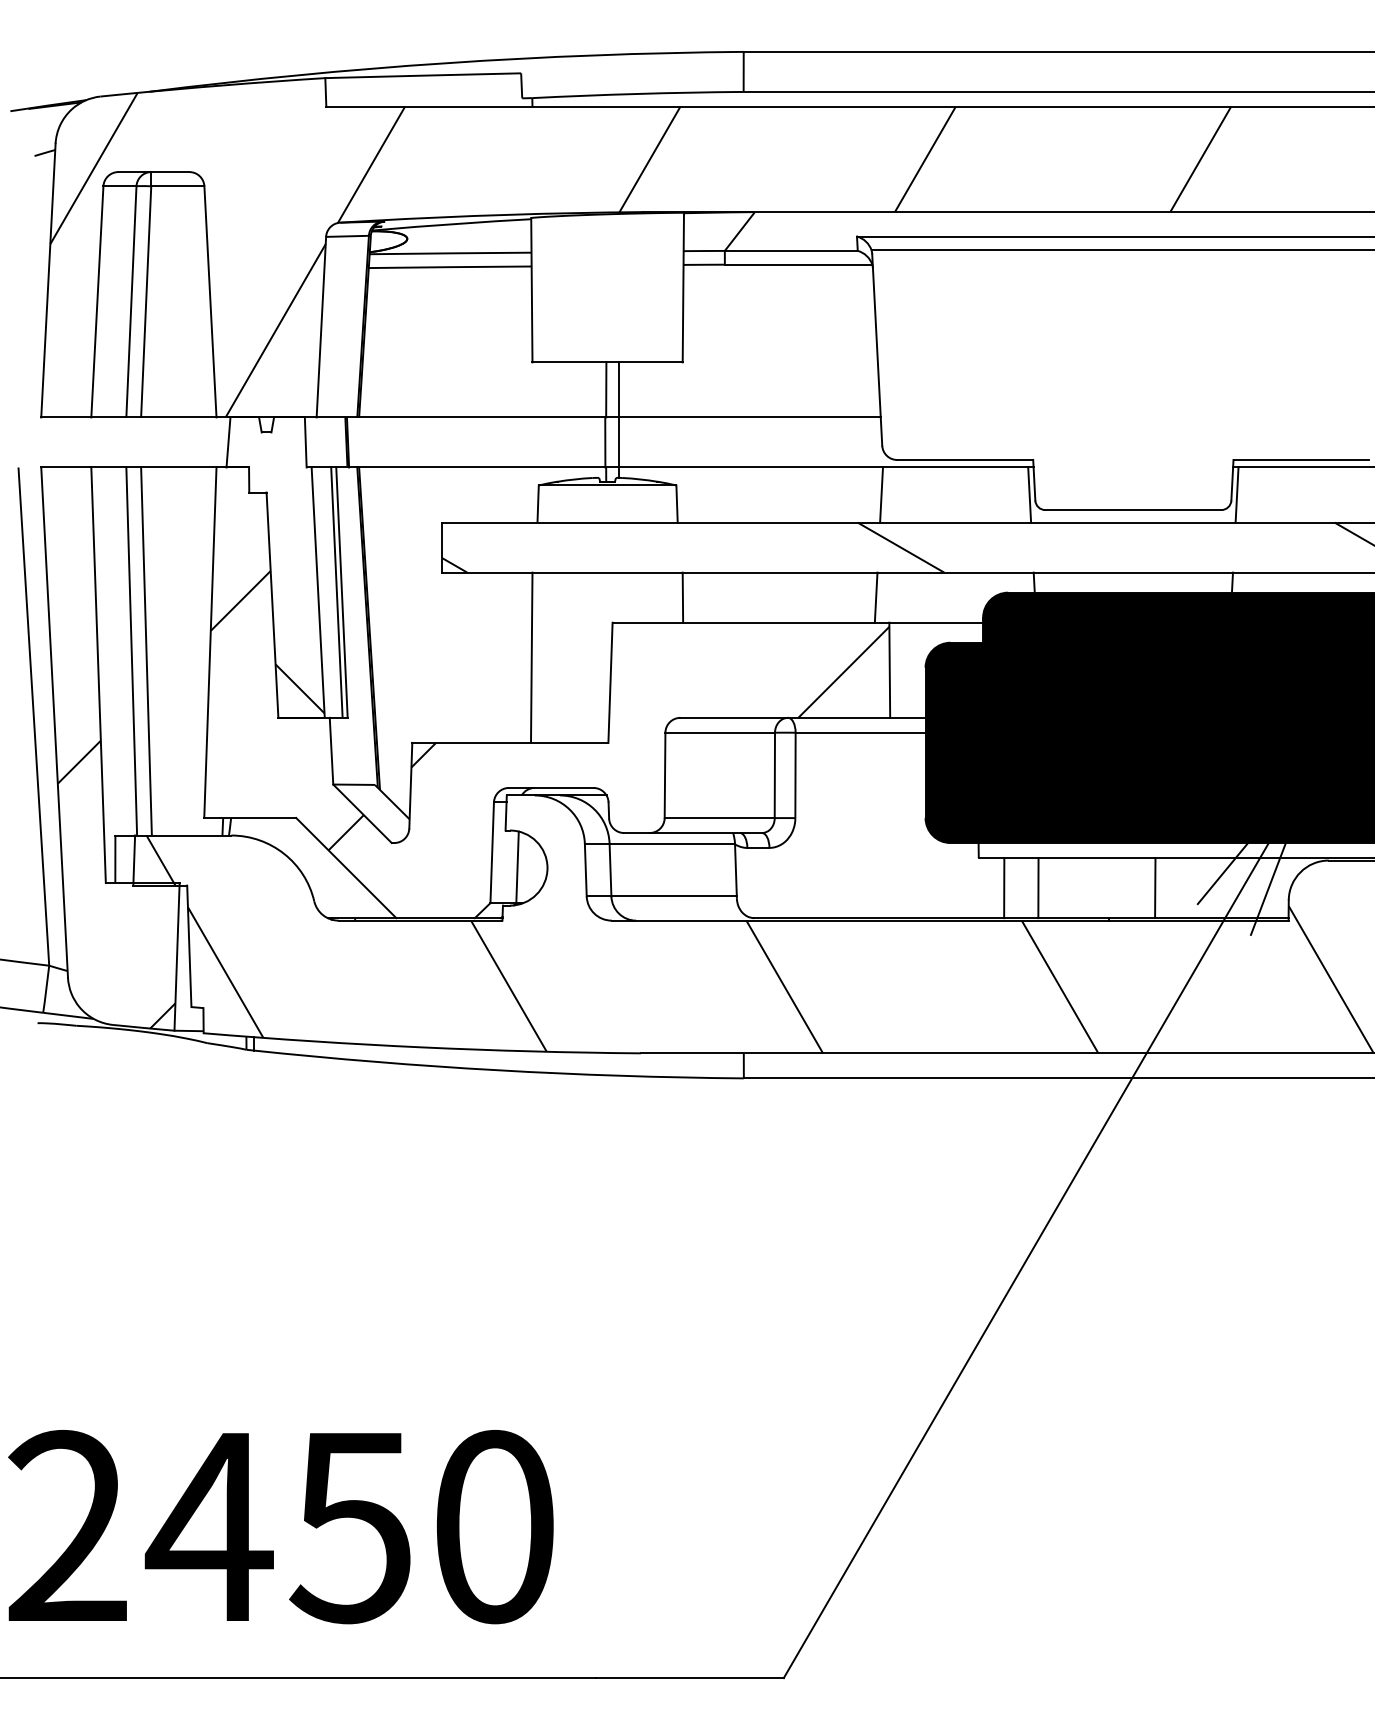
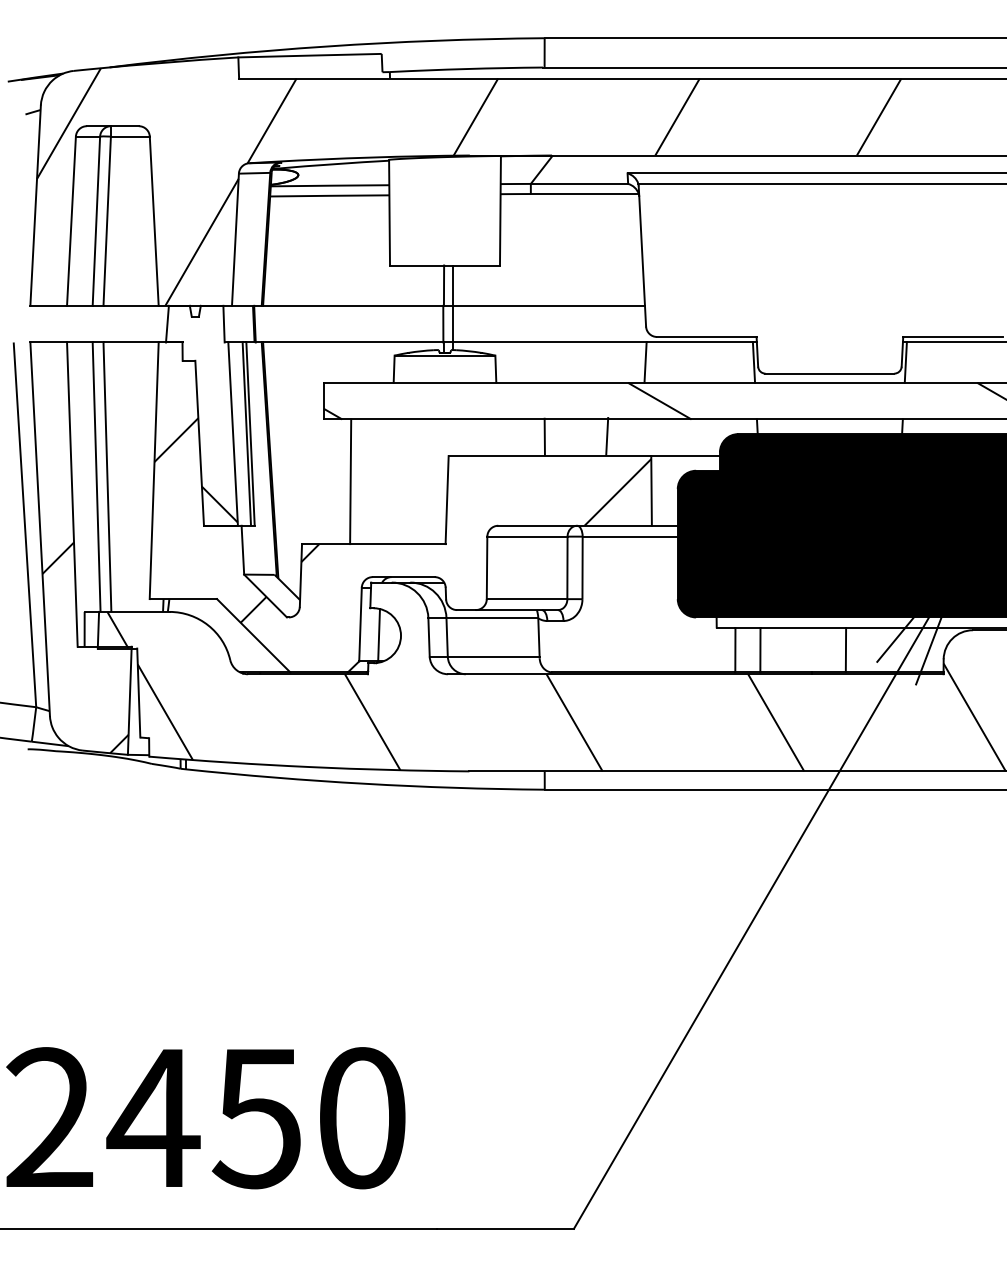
line: (682, 597) -> (544, 436), moved
line: (875, 597) -> (606, 436), moved
line: (531, 657) -> (350, 481), moved

